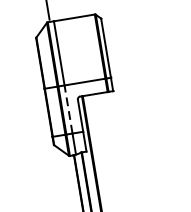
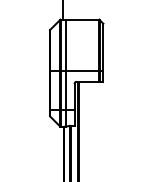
line: (67, 108) -> (65, 89), dashed -> solid

